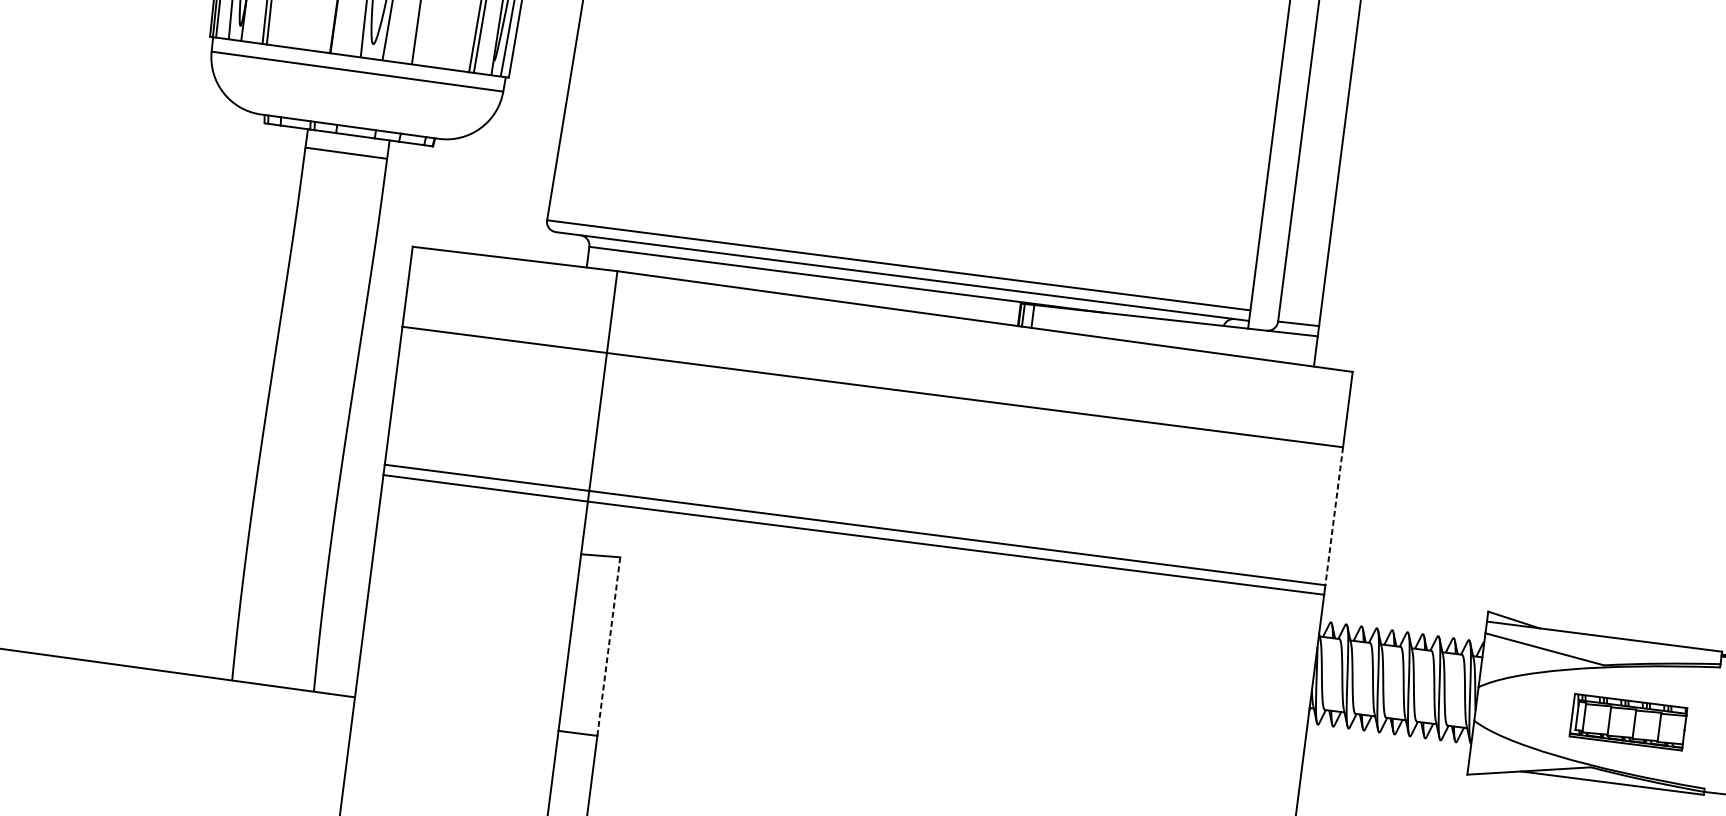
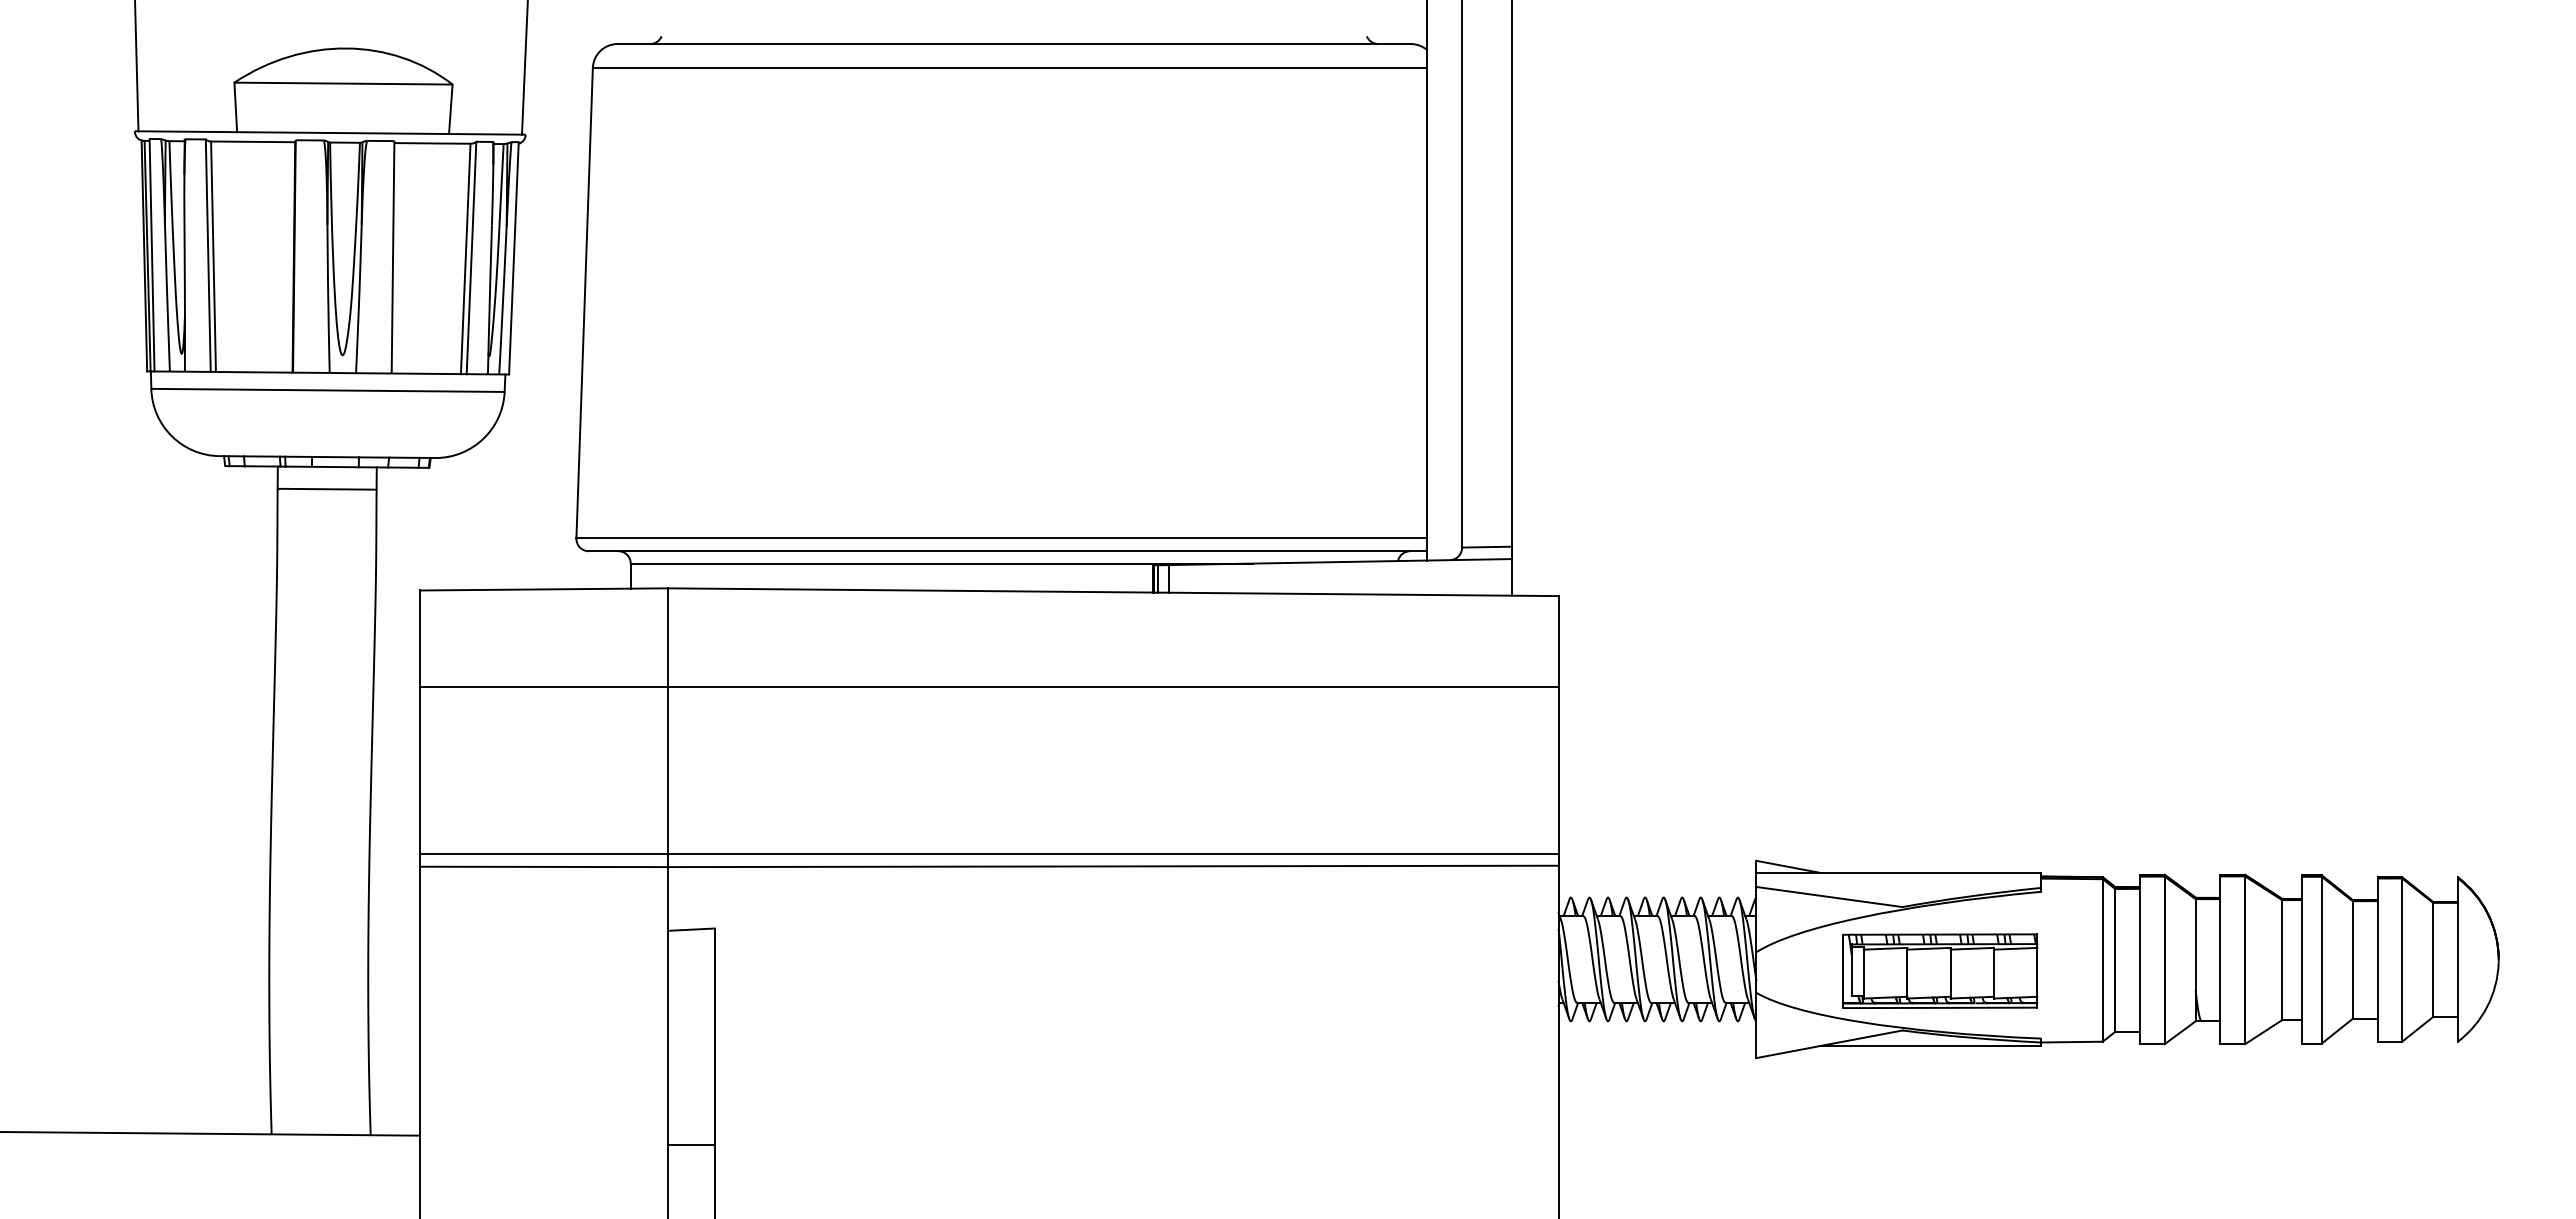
line: (1334, 516) -> (1558, 771), dashed -> solid
line: (608, 646) -> (714, 1036), dashed -> solid
part: (1628, 721) -> (1940, 970), size x1.43

